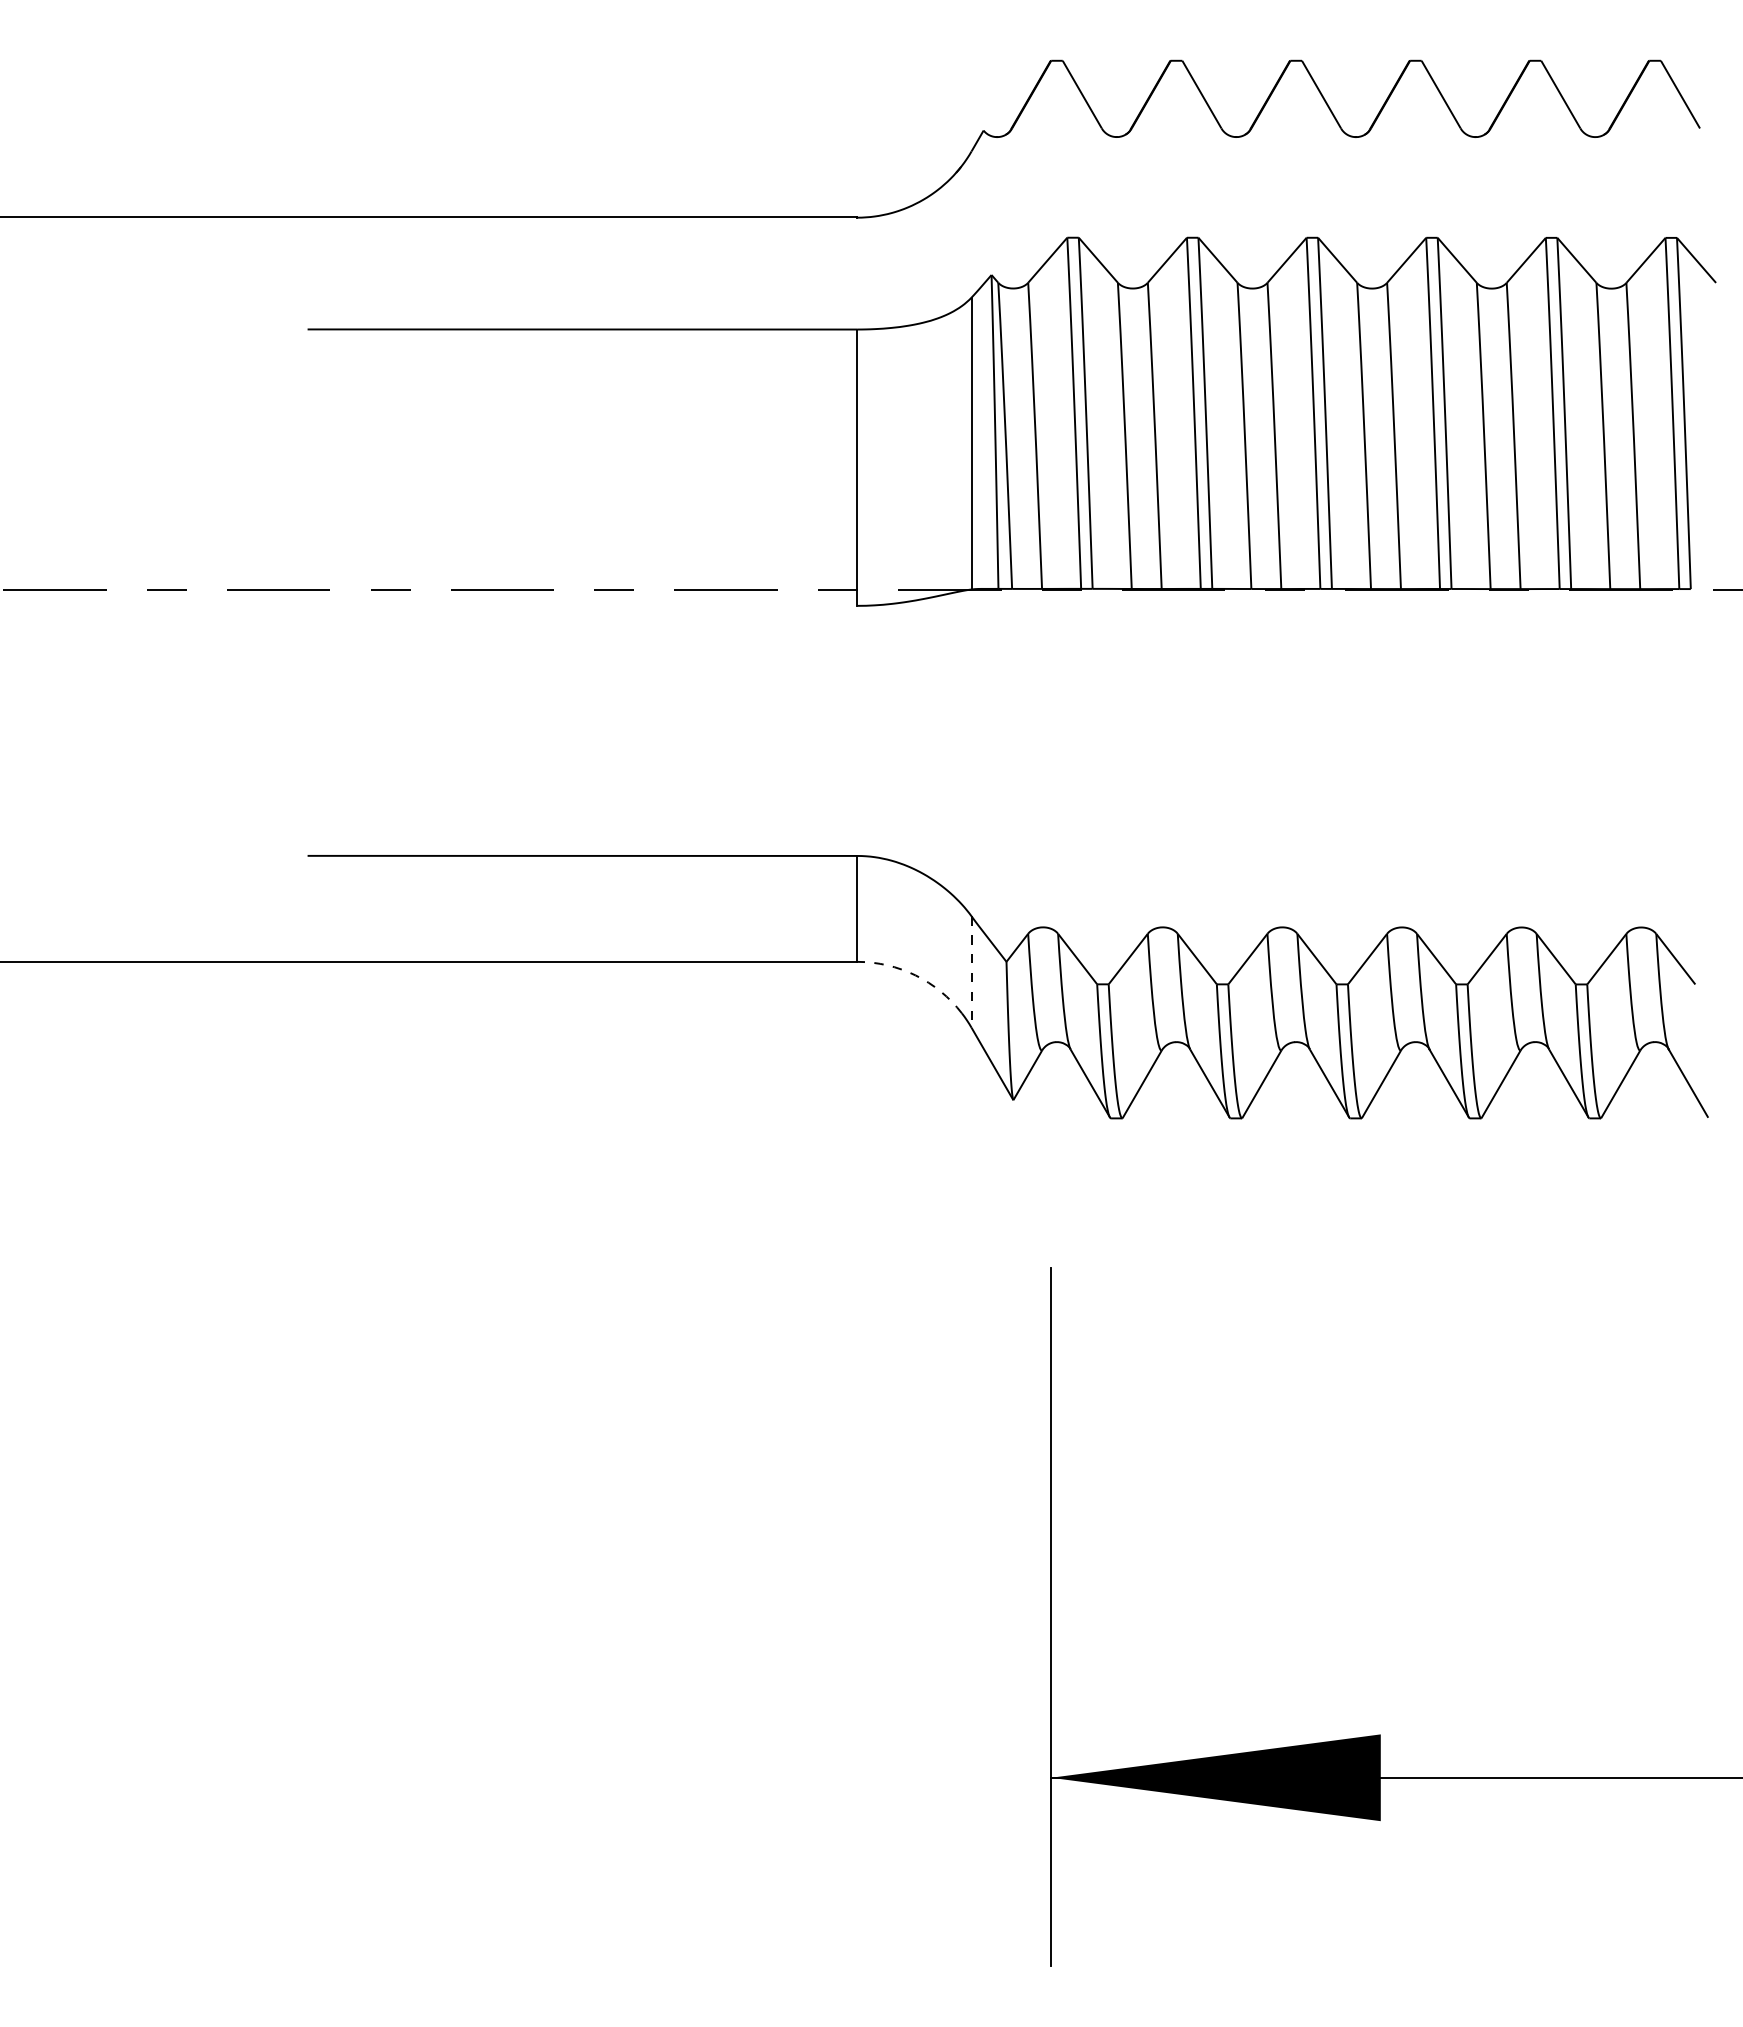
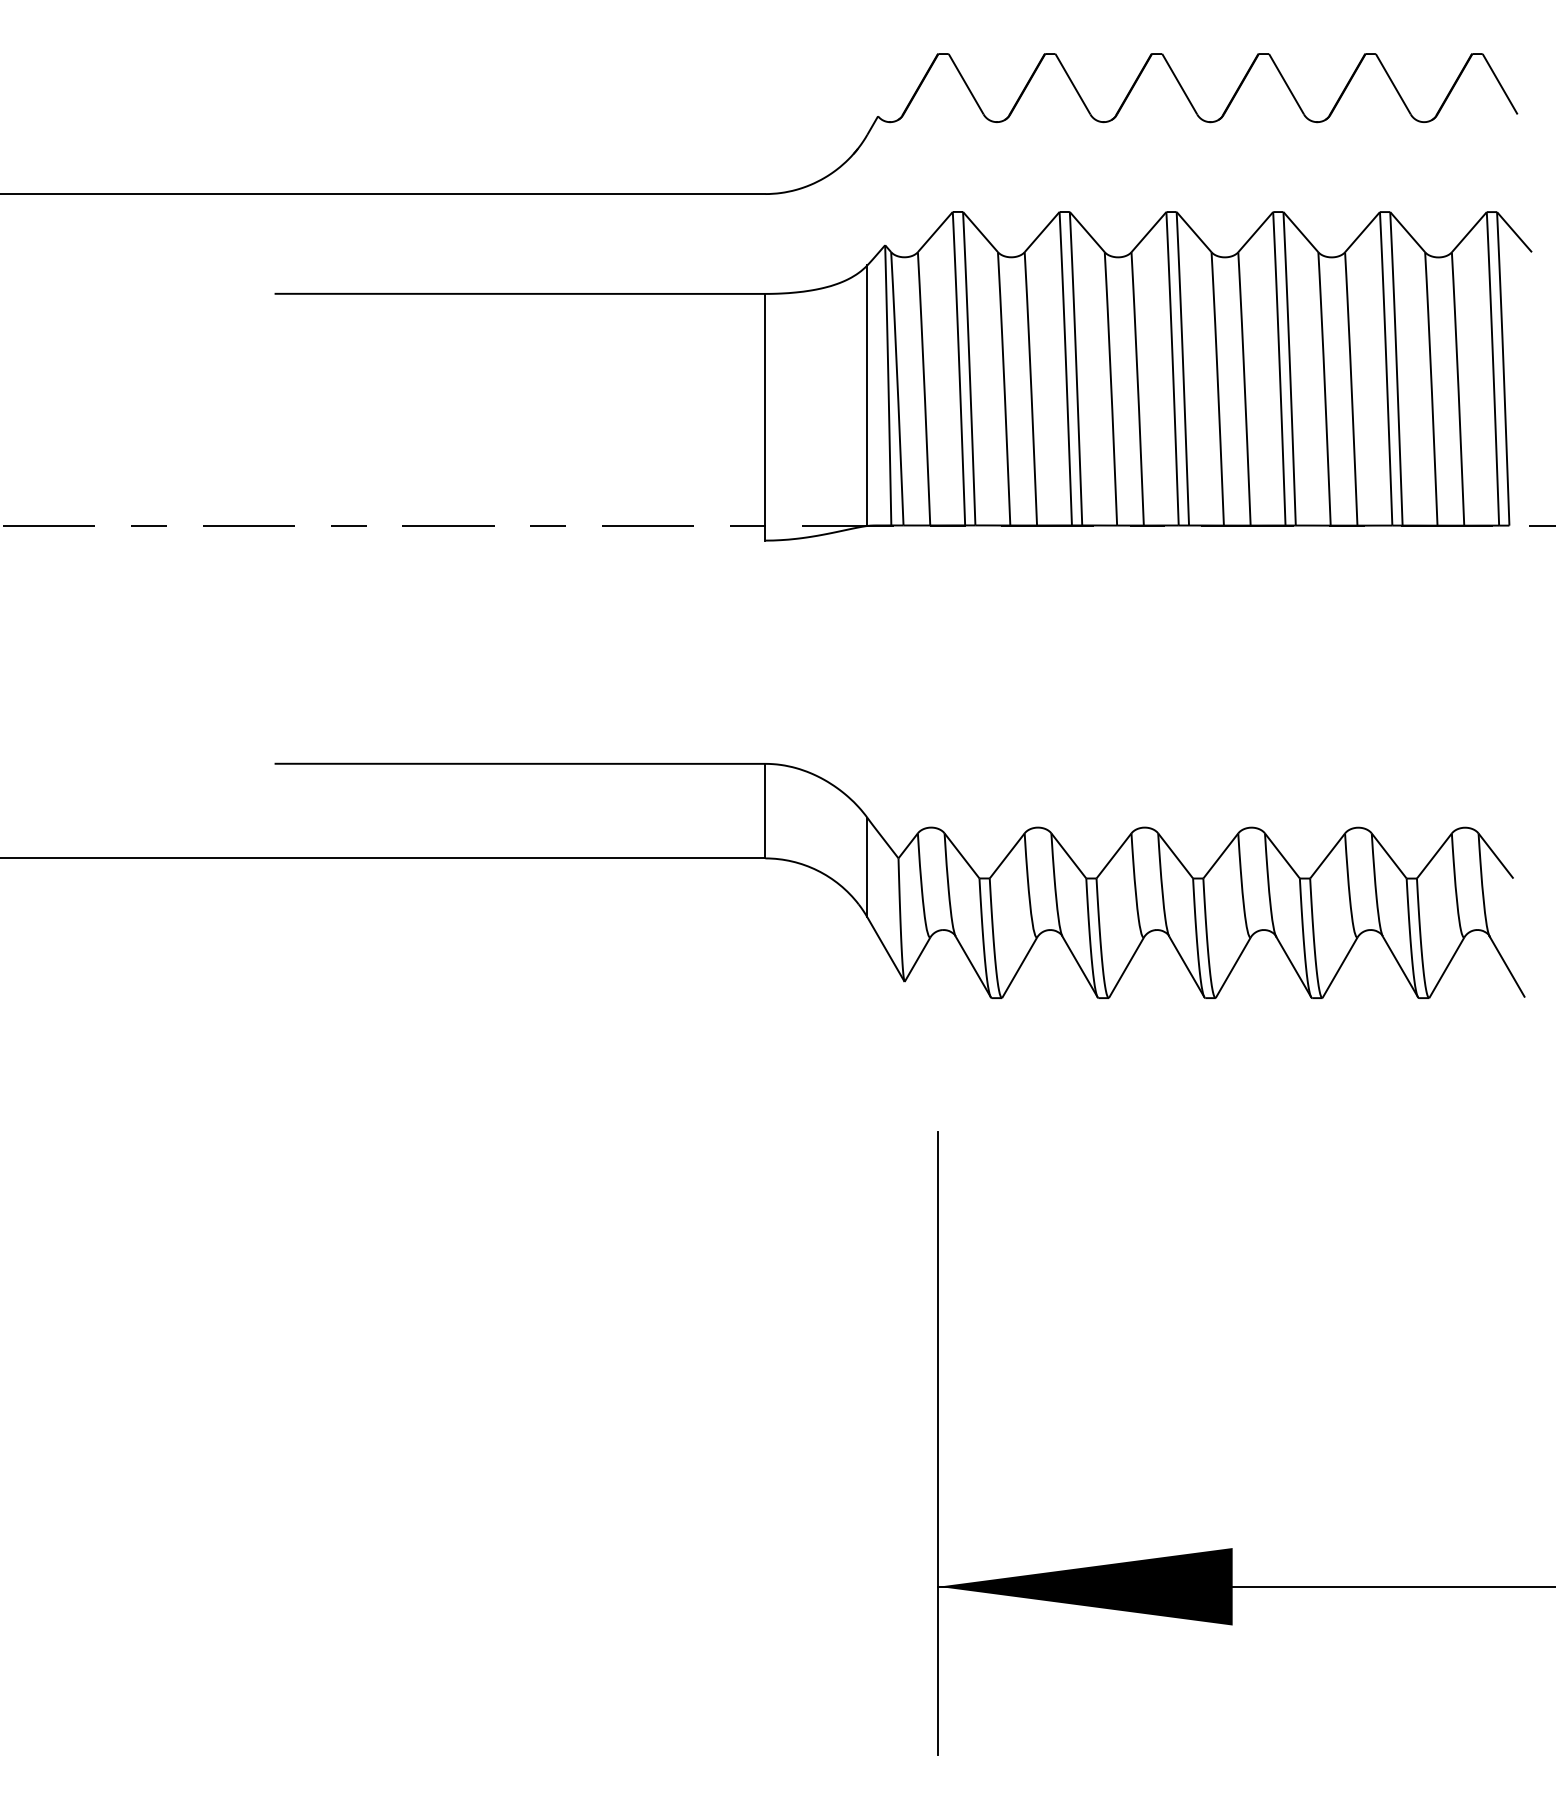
line: (971, 972) -> (867, 867), dashed -> solid
arc: (915, 975) -> (817, 870), dashed -> solid

